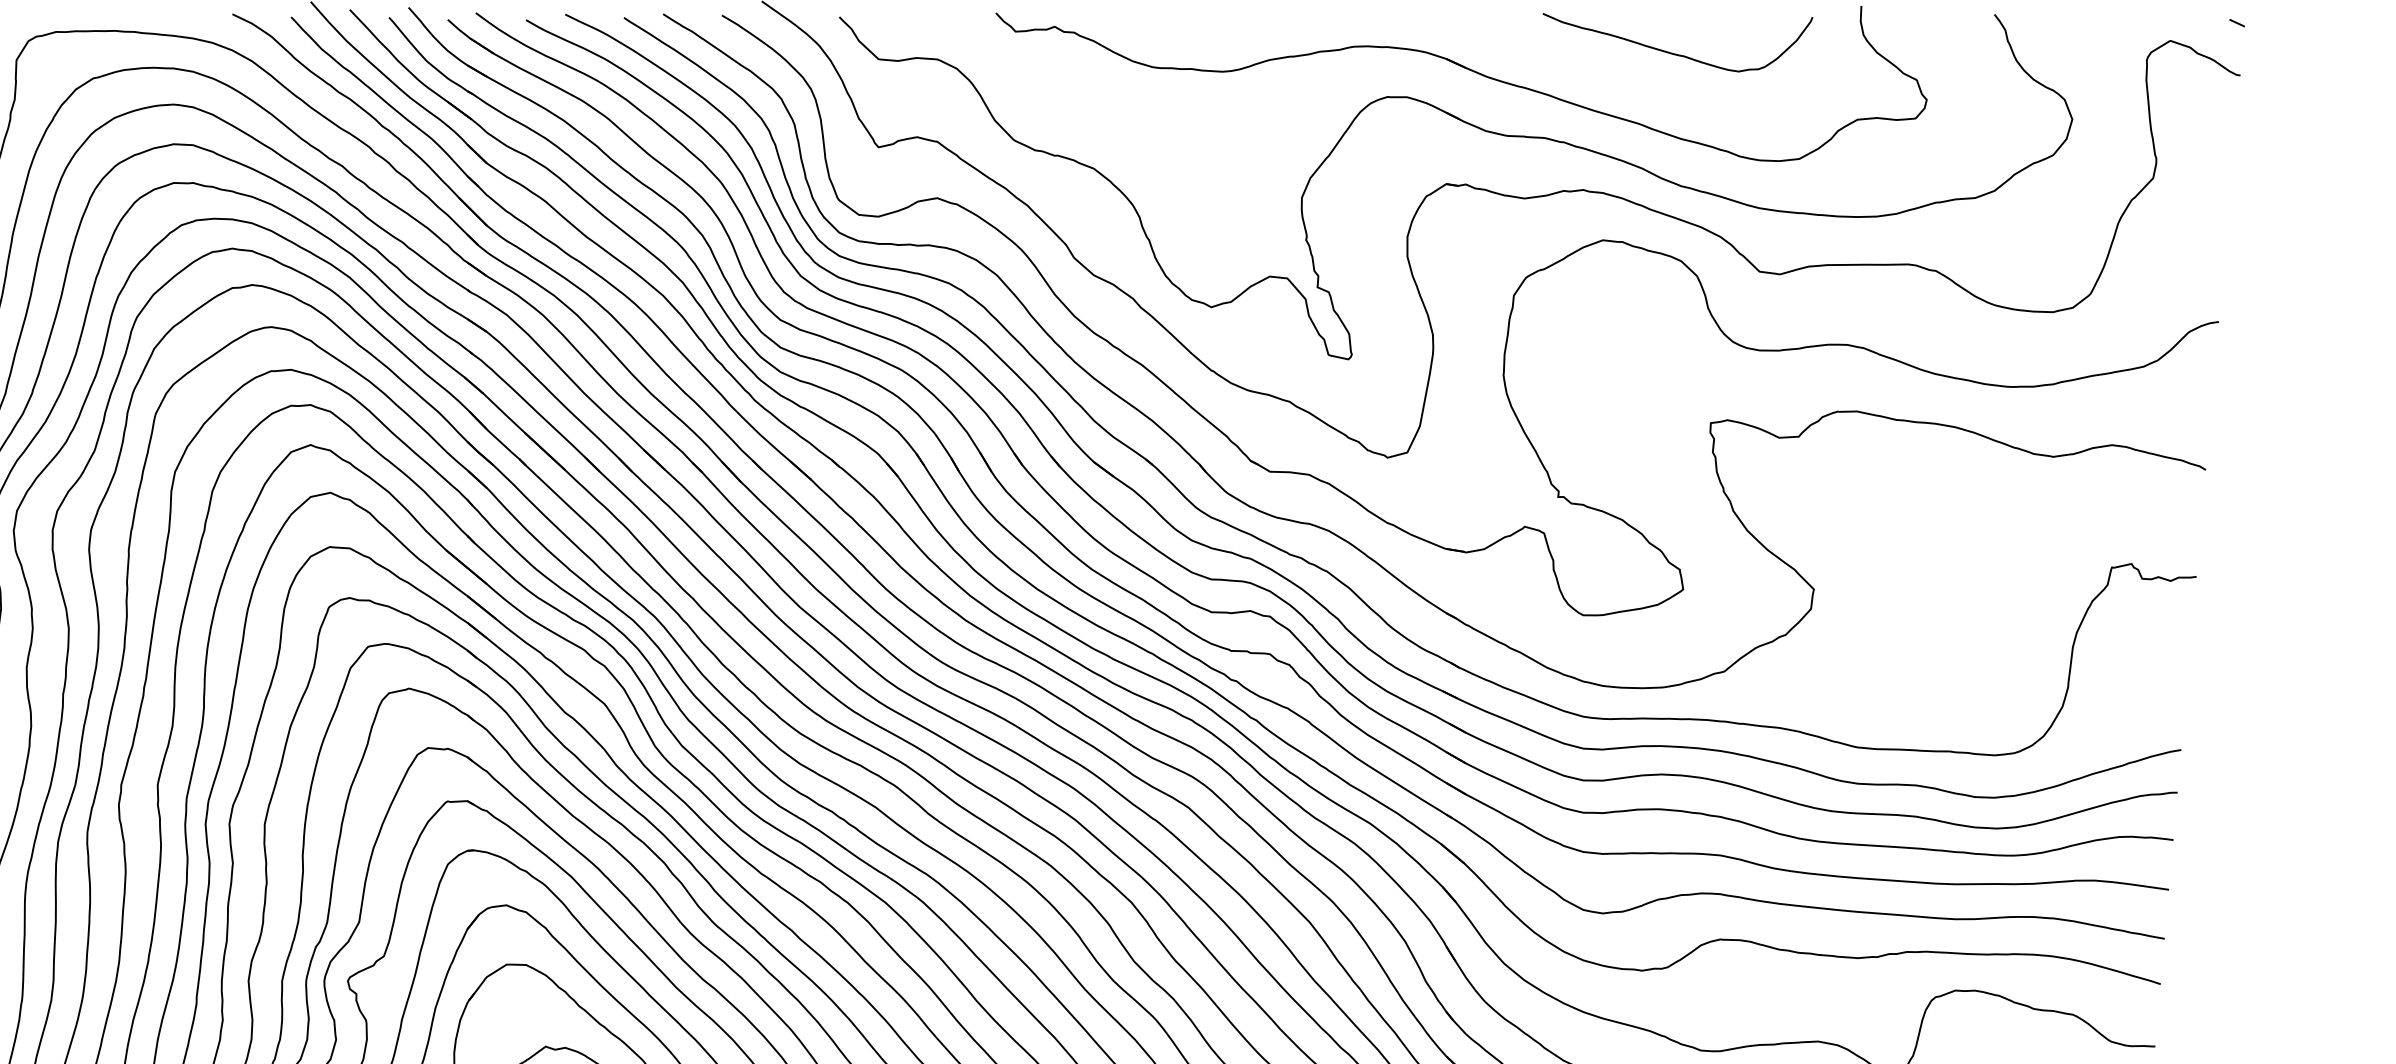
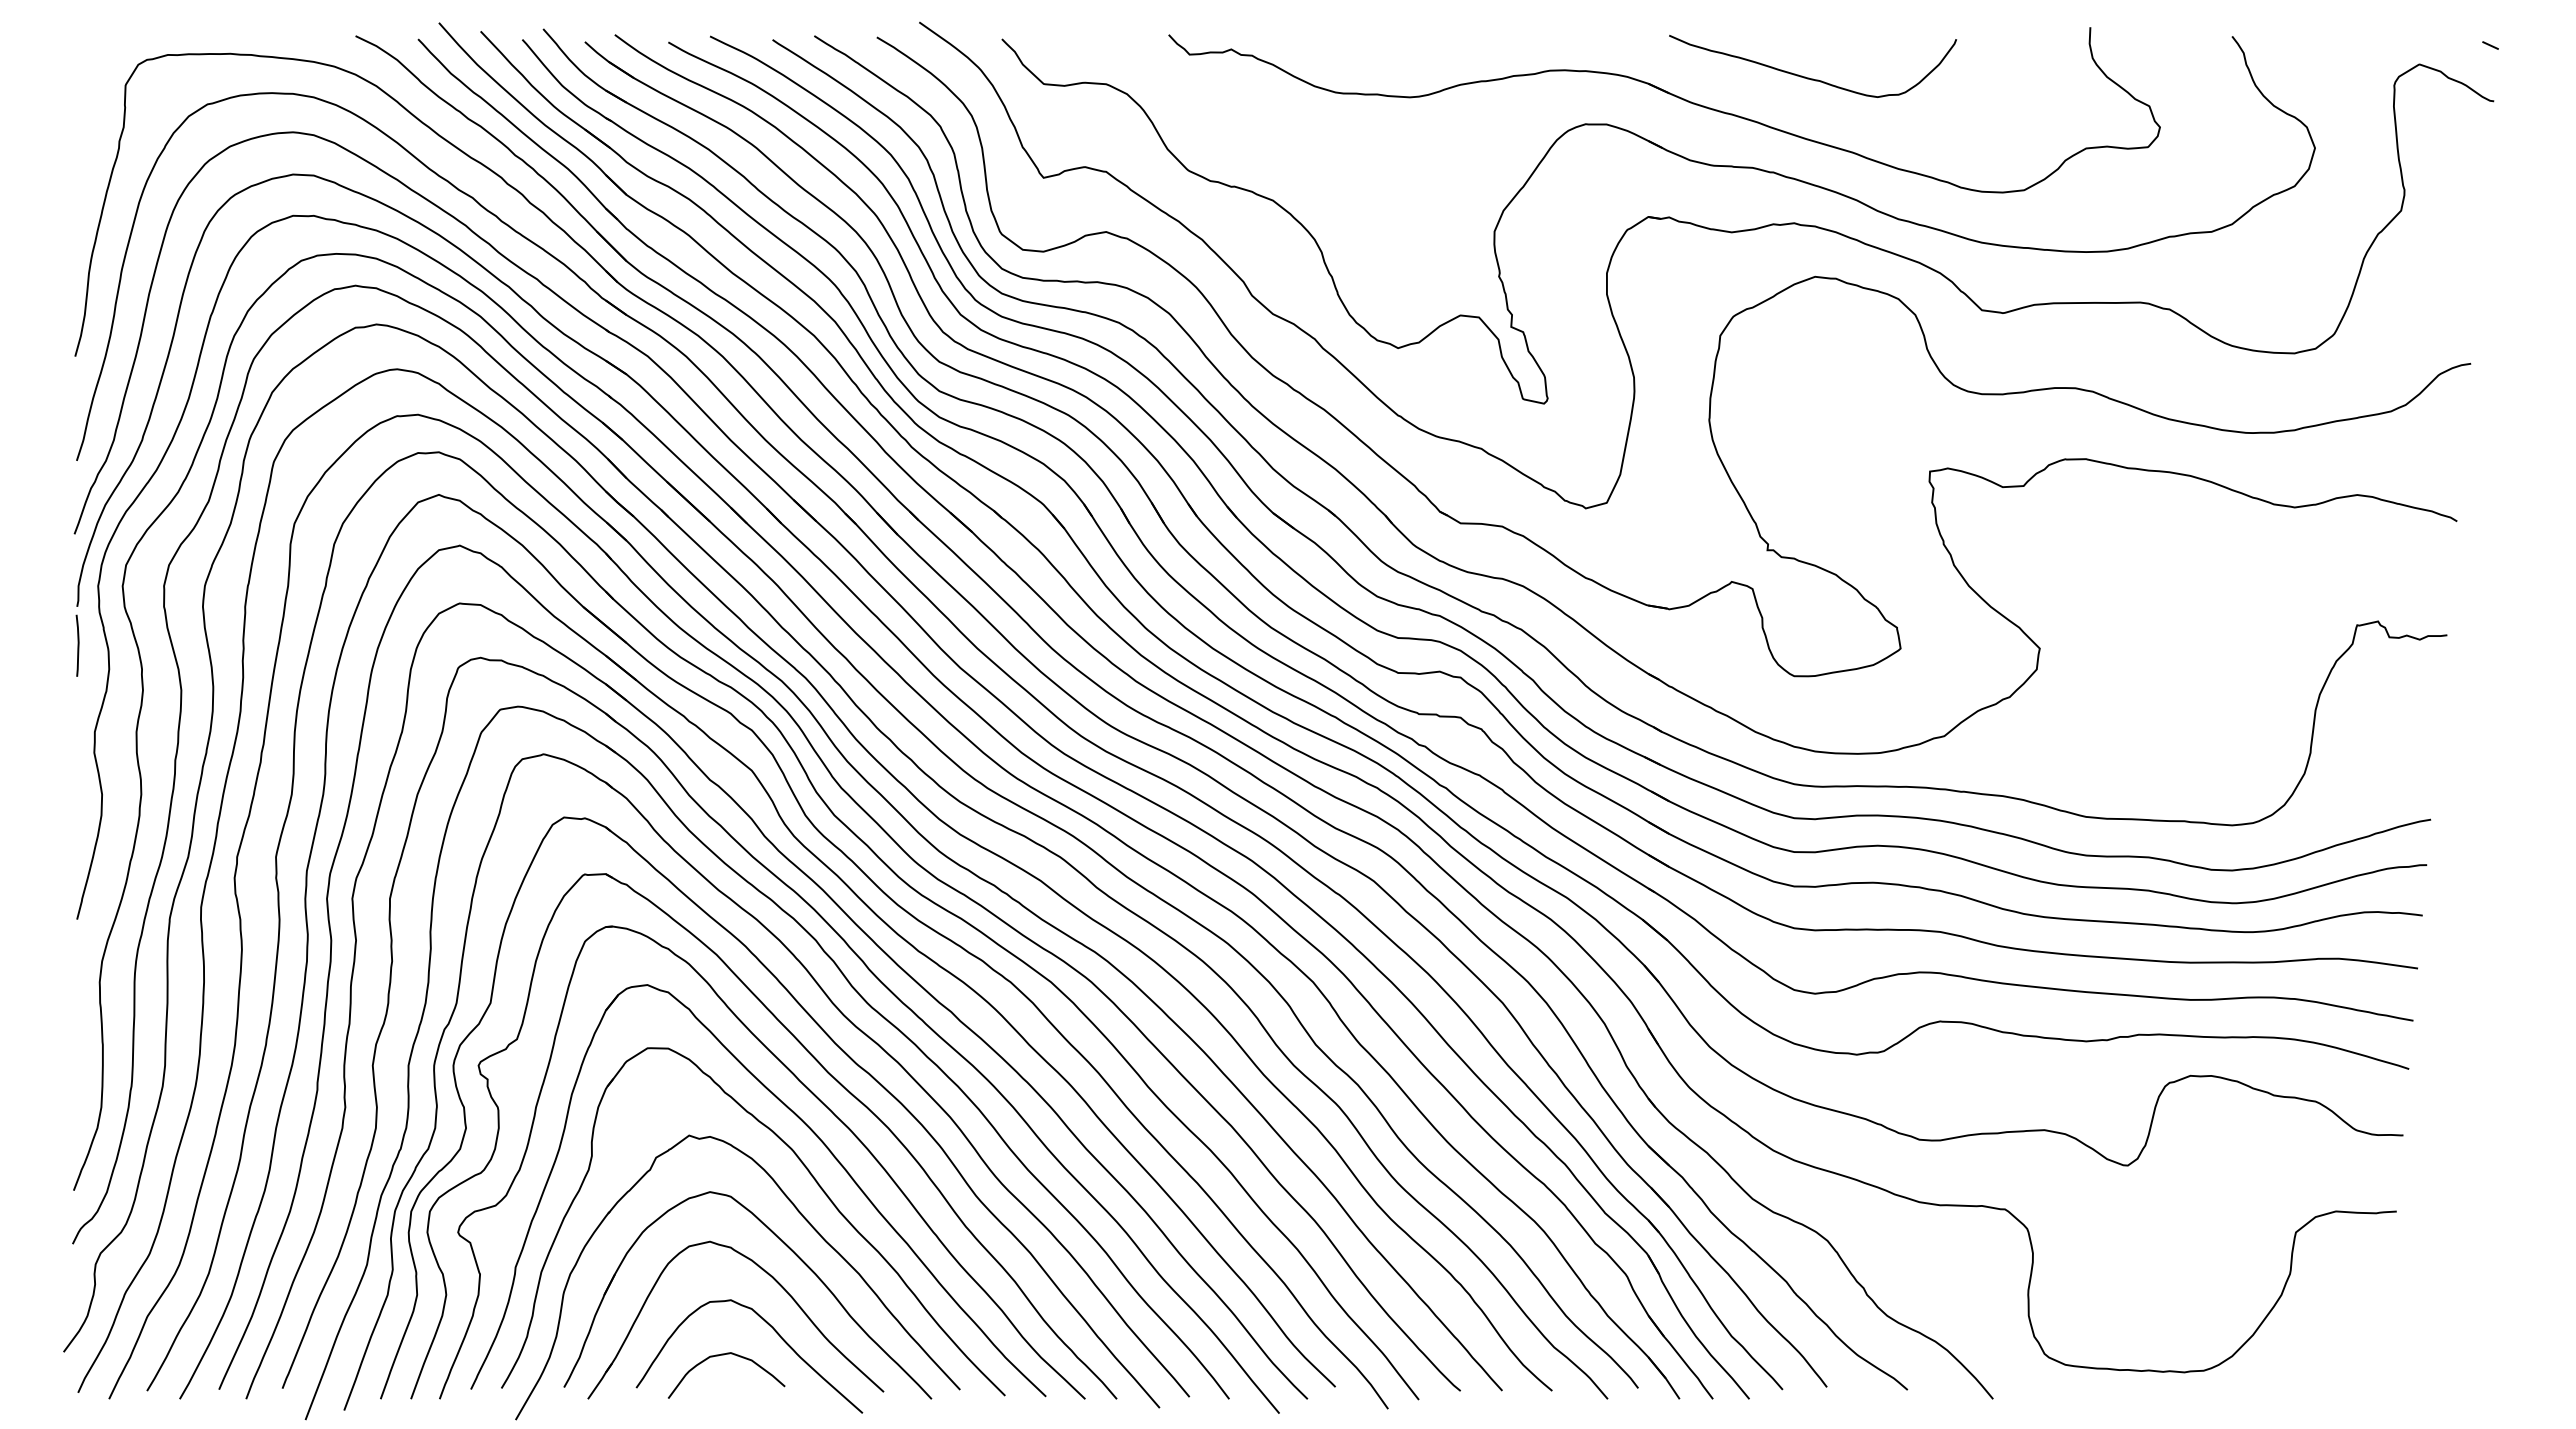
curve: (1674, 53) -> (1809, 77), moved

